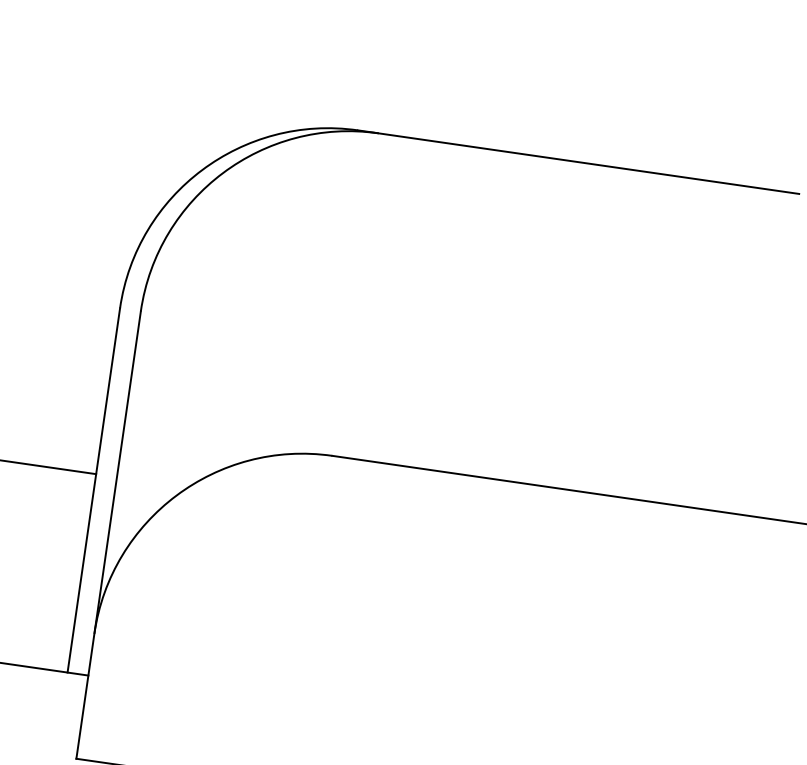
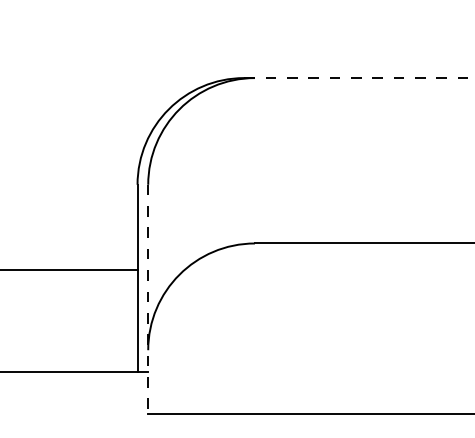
line: (578, 163) -> (357, 78), solid -> dashed
line: (109, 535) -> (148, 299), solid -> dashed

